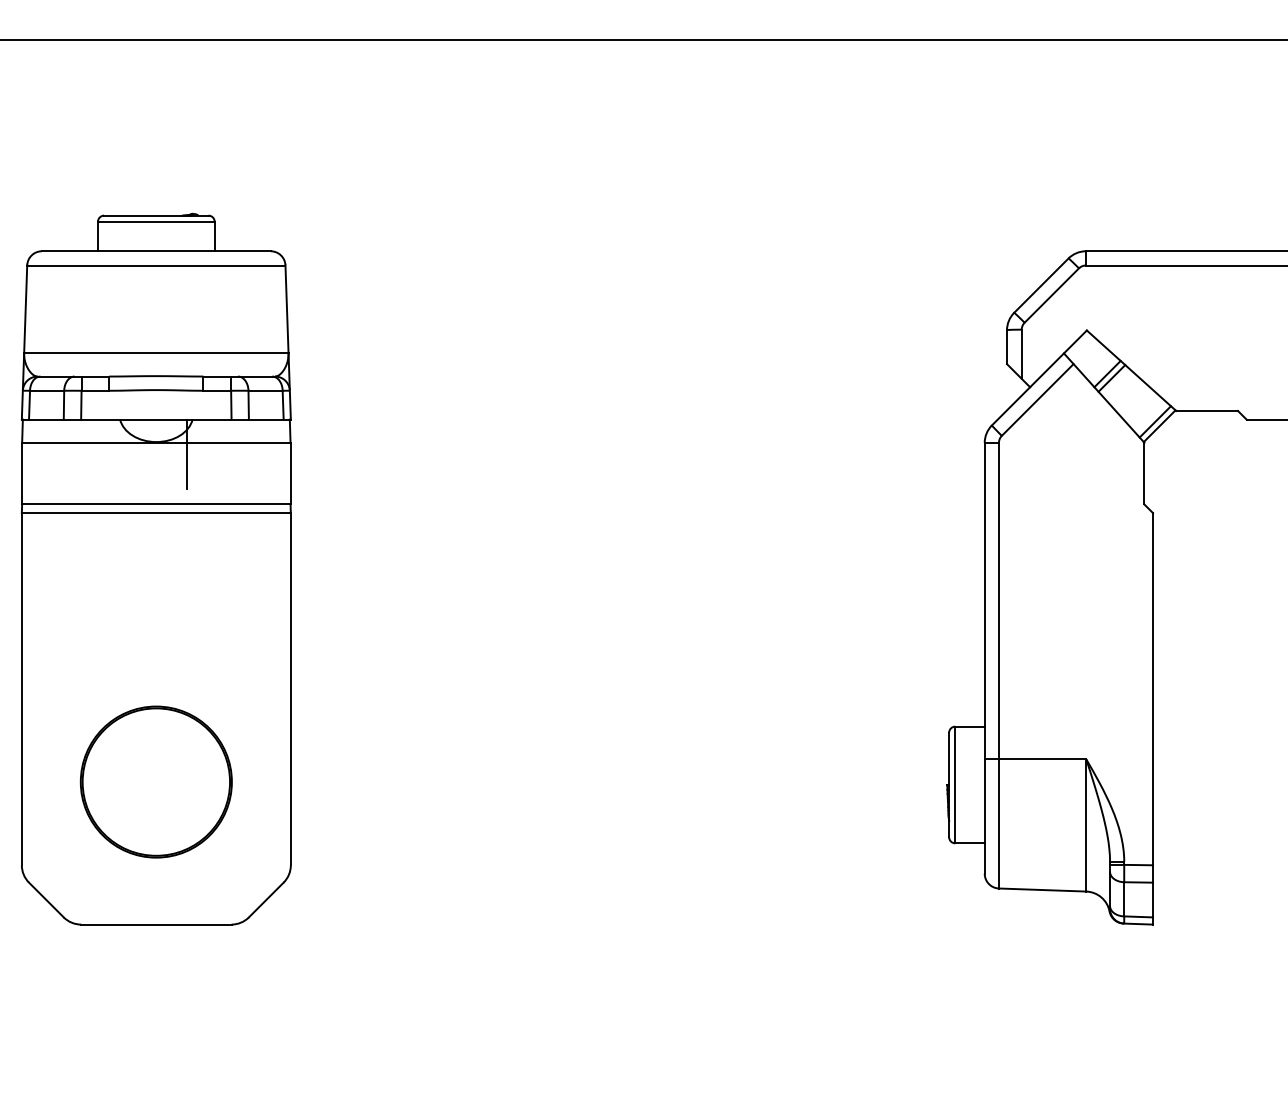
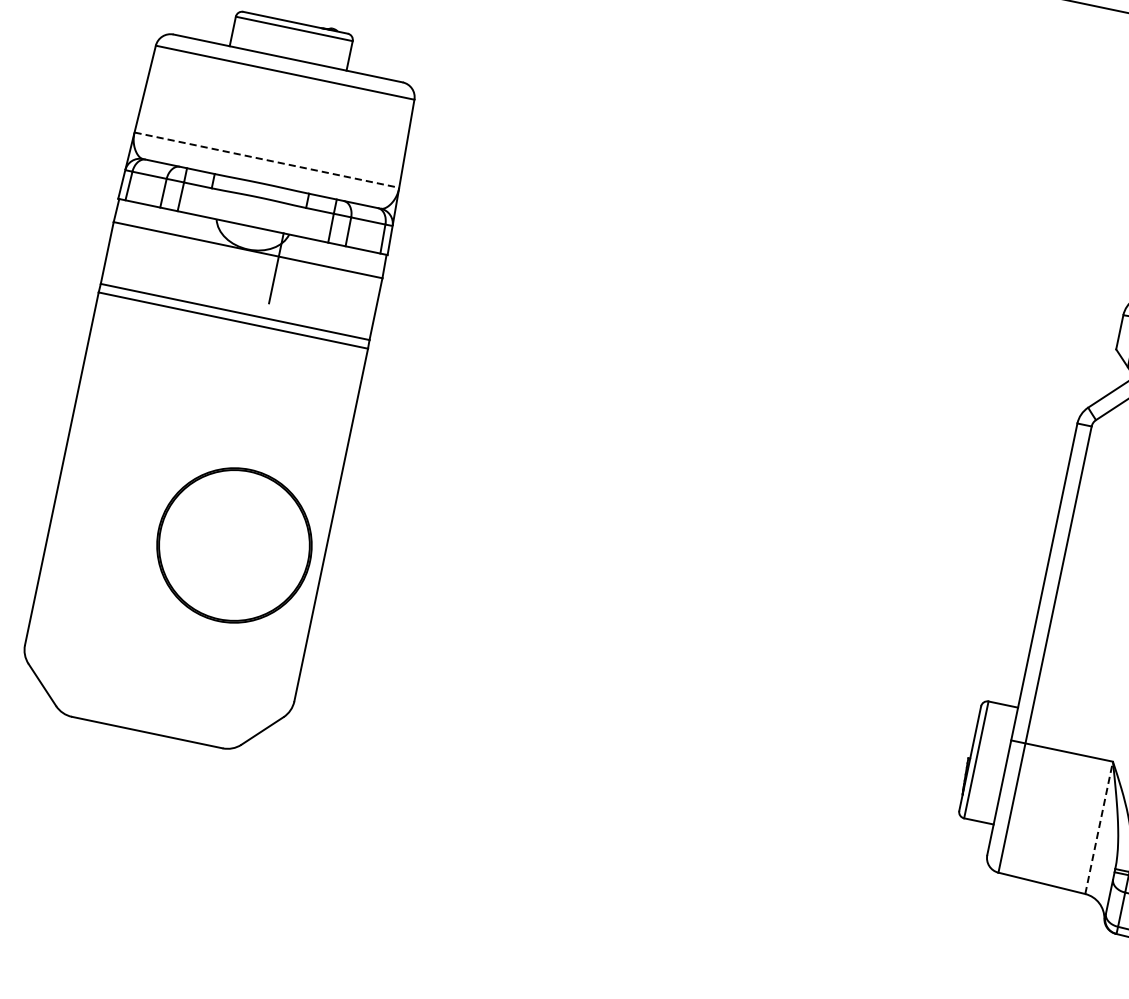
line: (156, 352) -> (267, 159), solid -> dashed
part: (155, 781) -> (233, 544), moved
line: (1086, 824) -> (1099, 826), solid -> dashed

